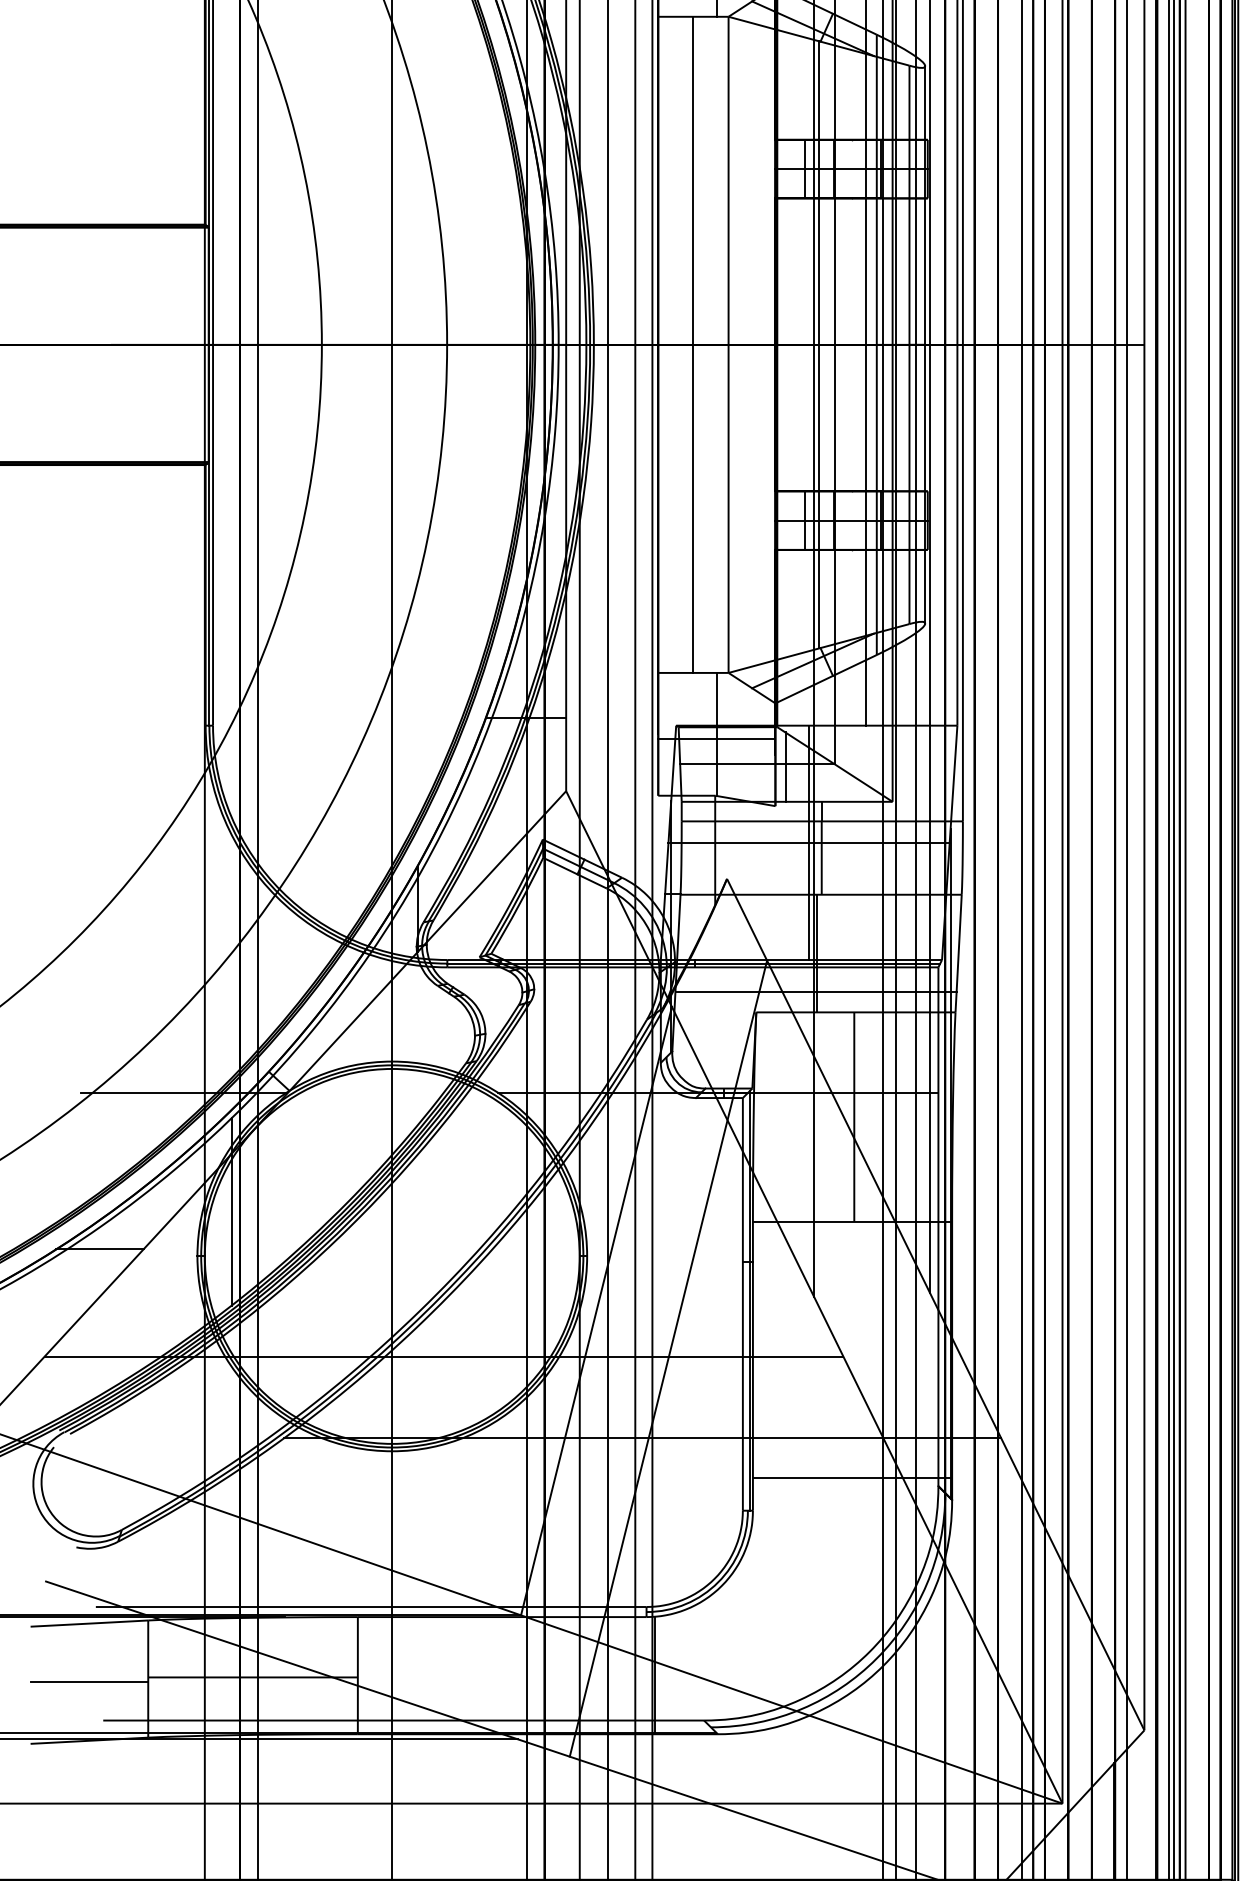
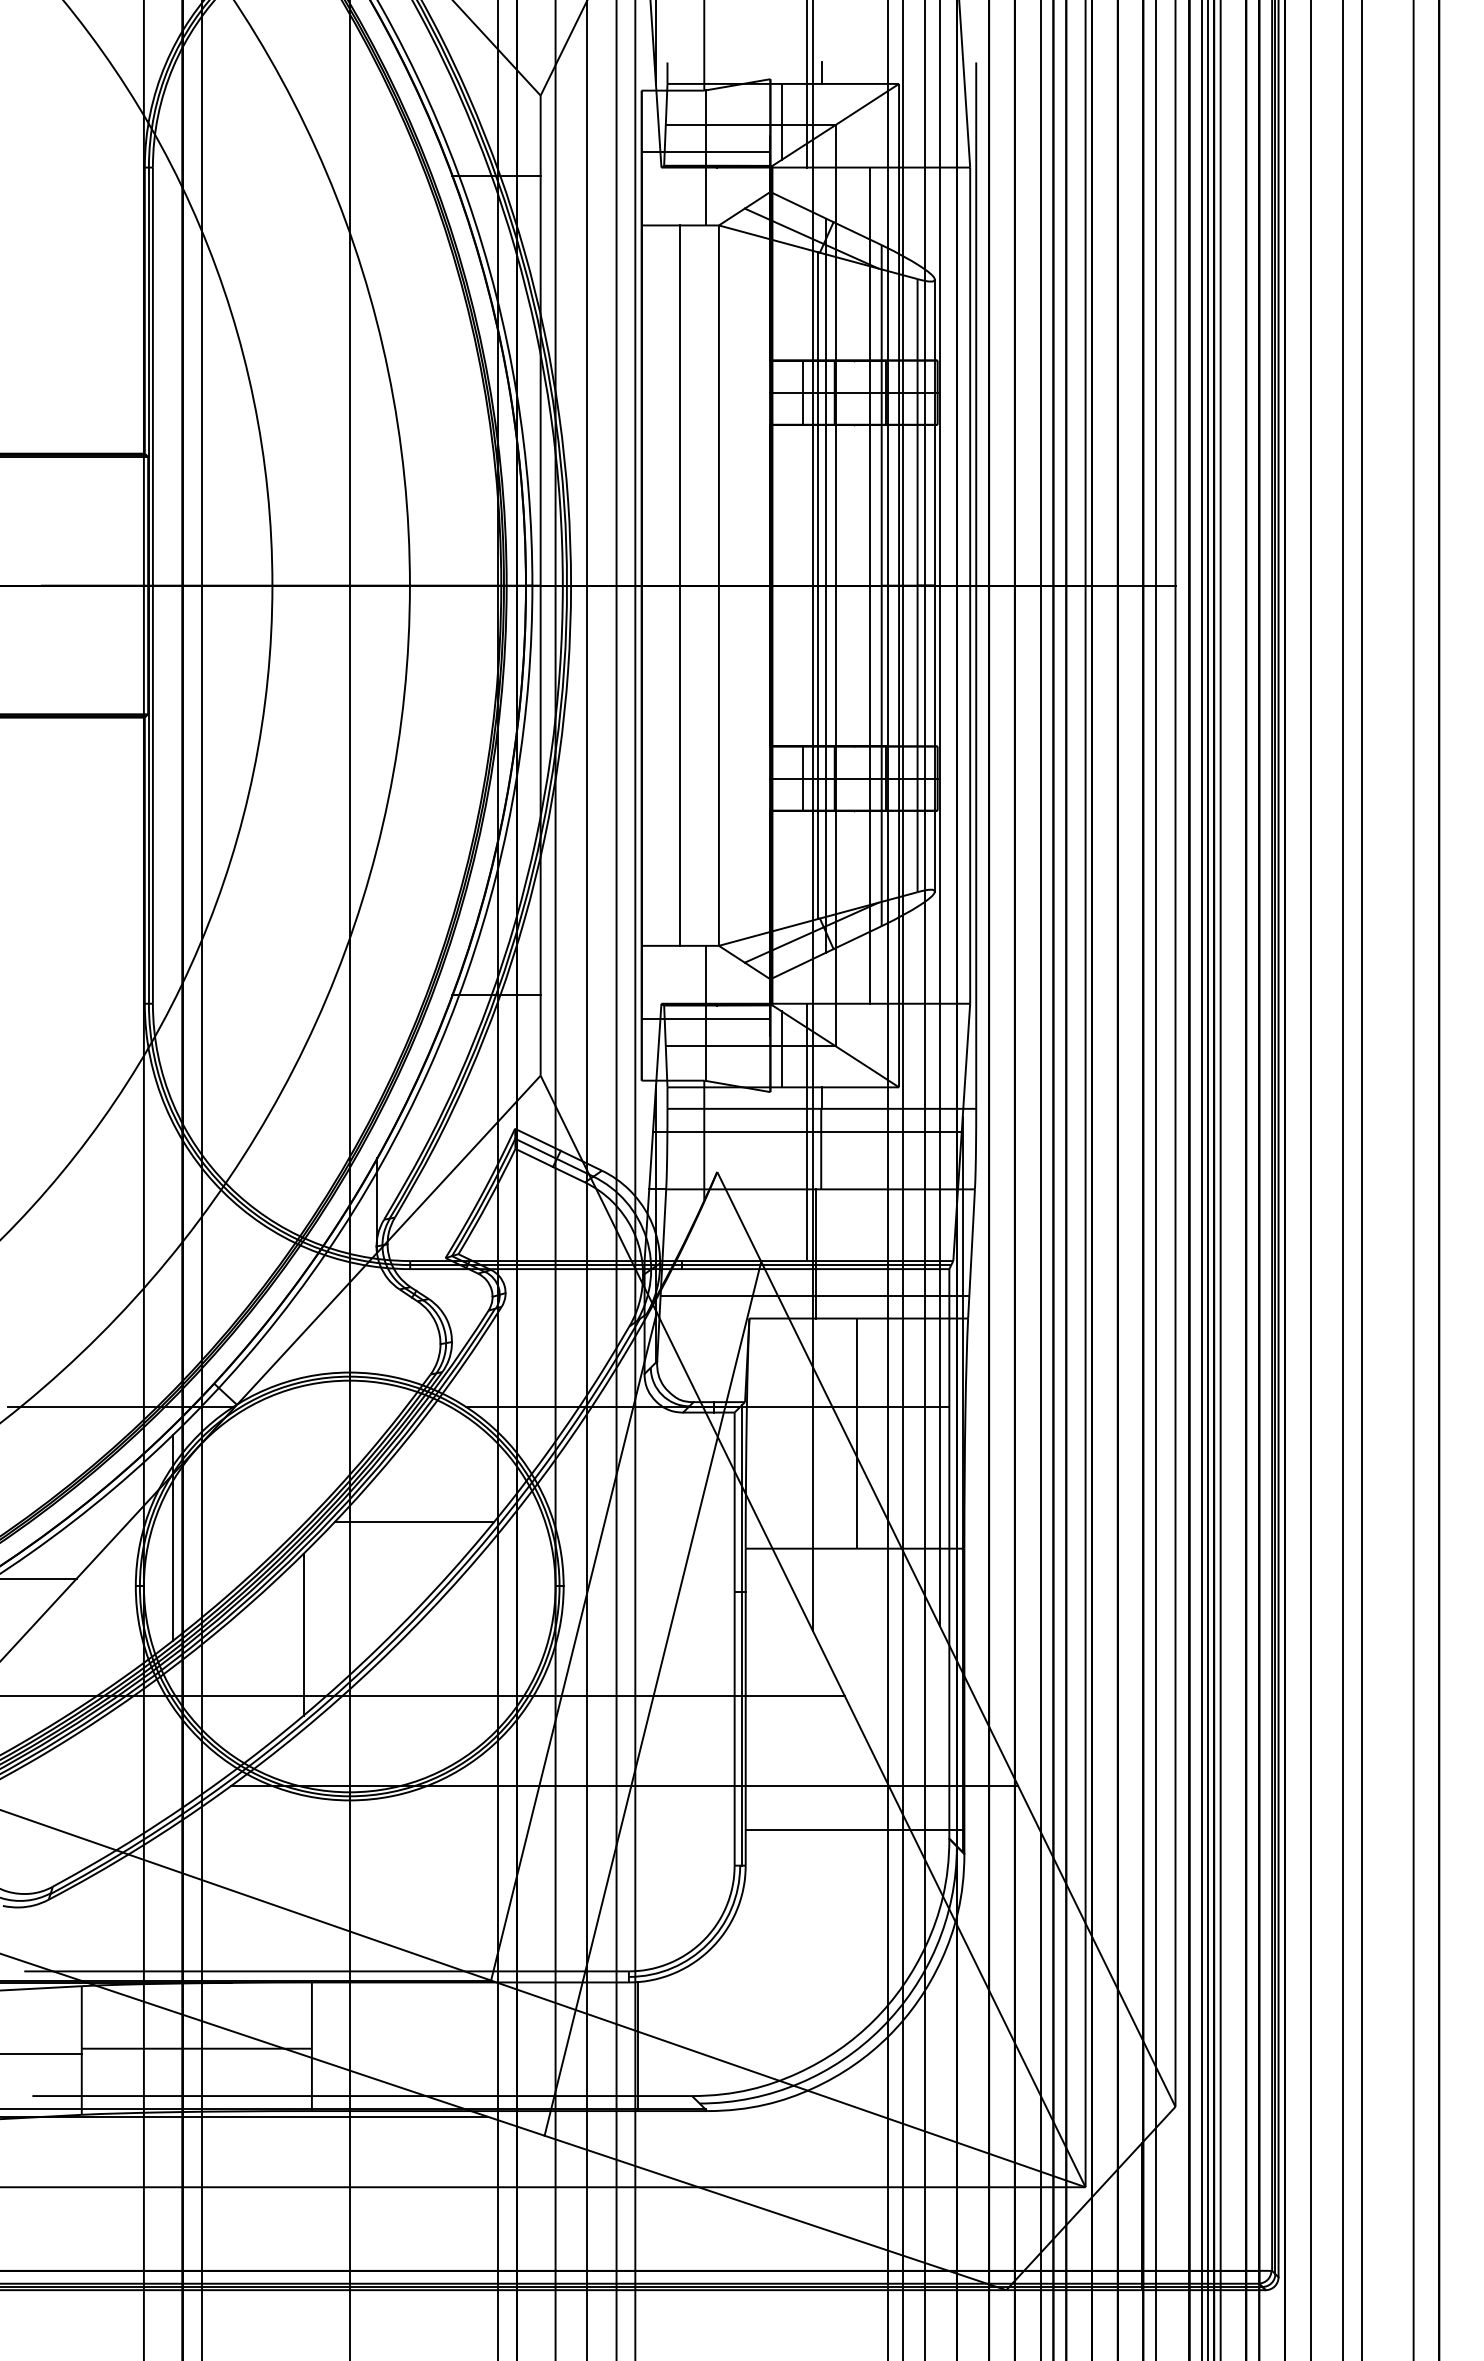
line: (826, 344) -> (826, 585), added
line: (451, 1198) -> (414, 1522), added
line: (350, 1300) -> (303, 1634), added

